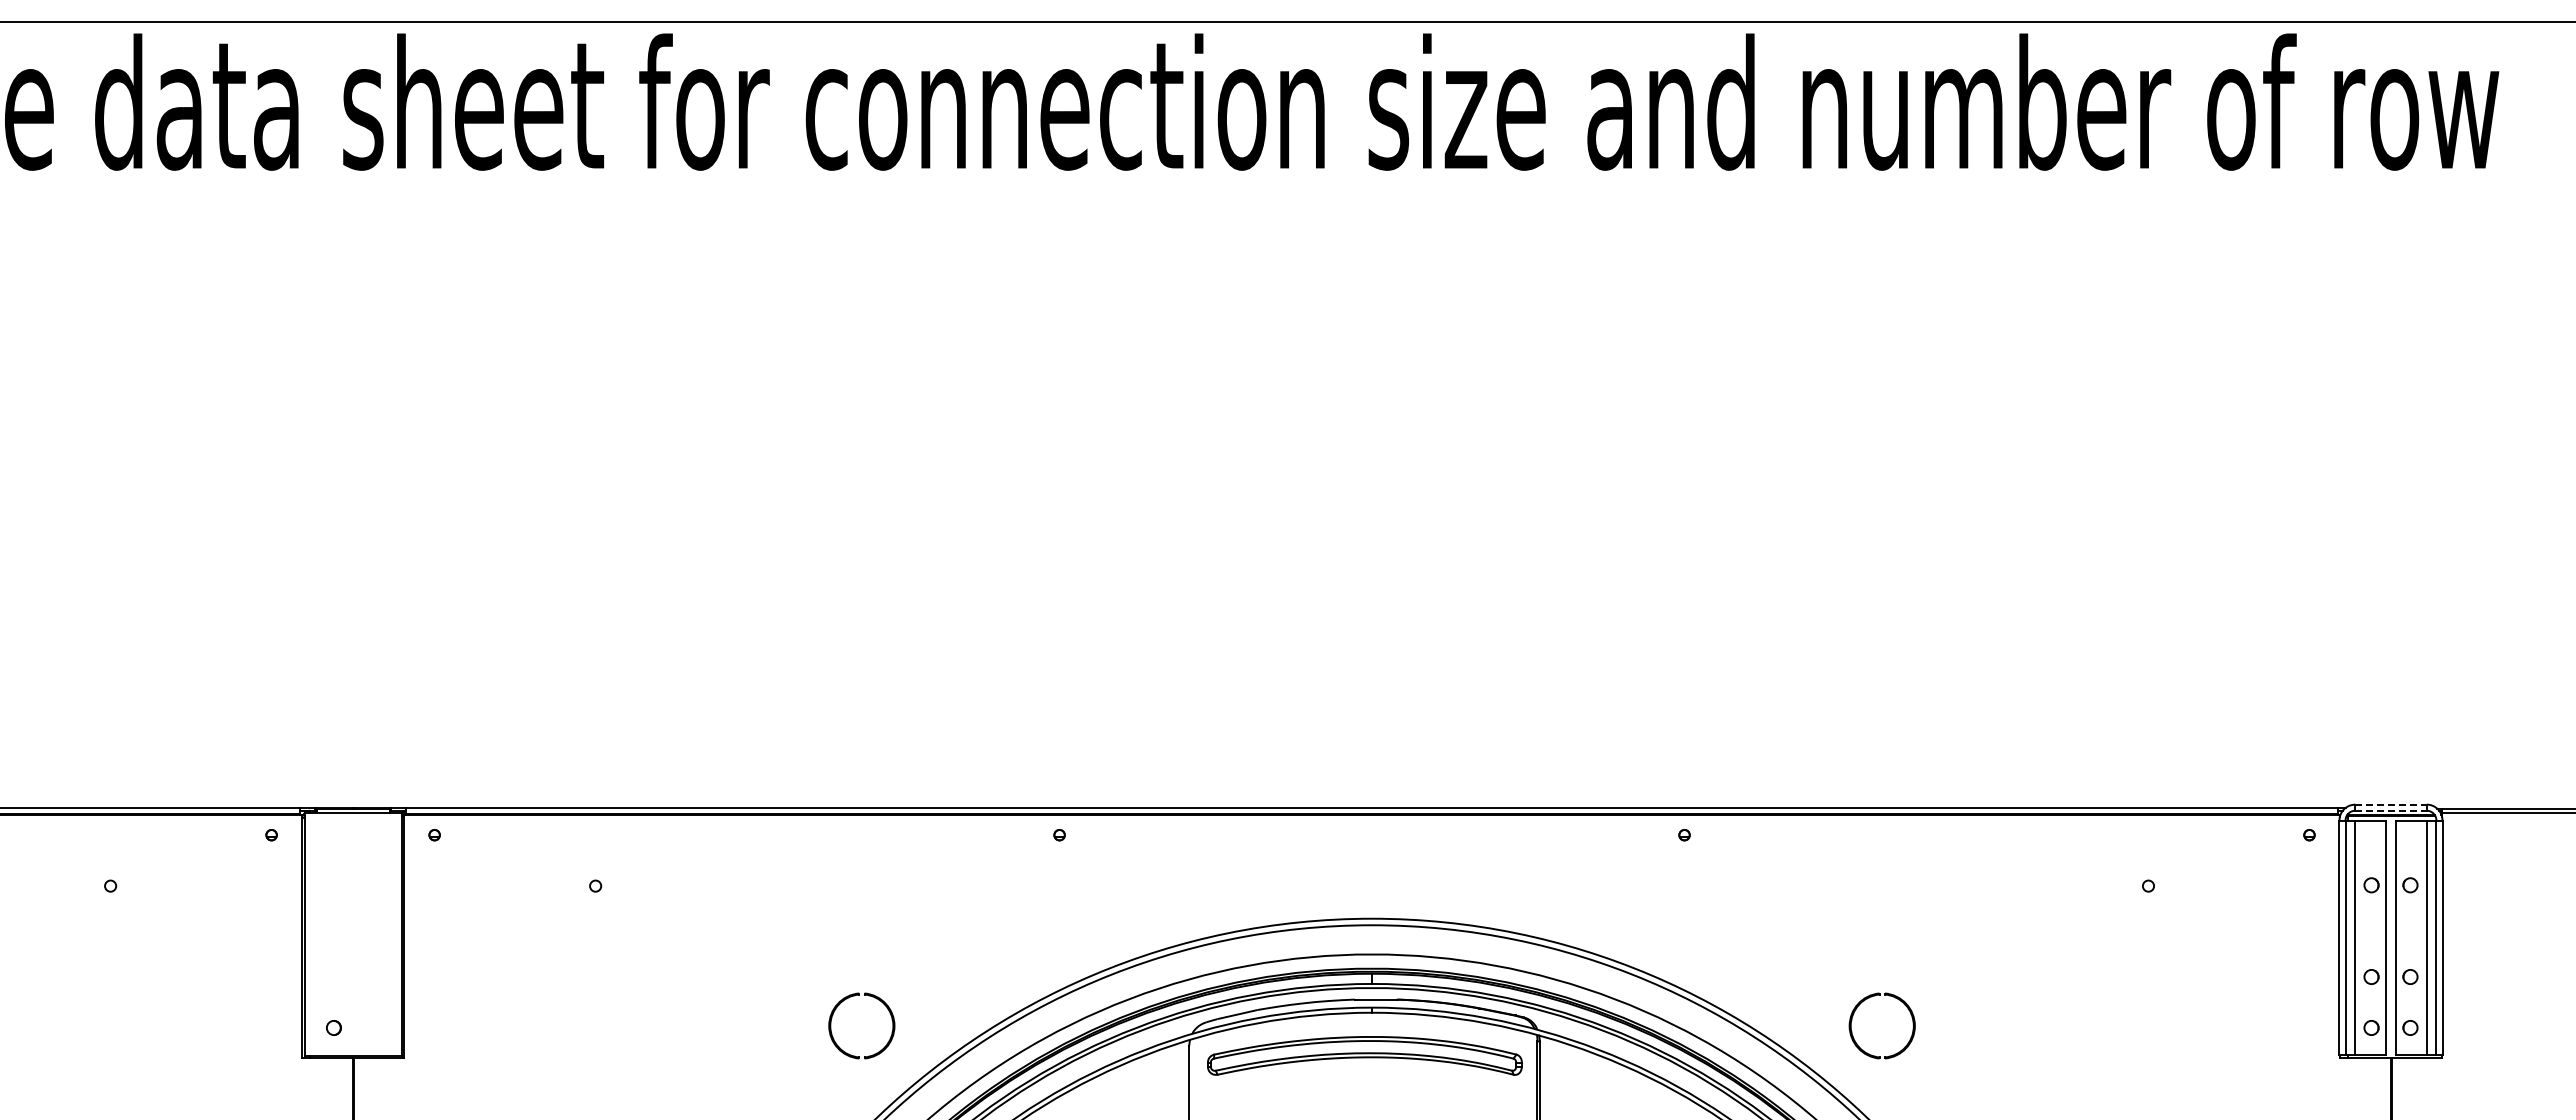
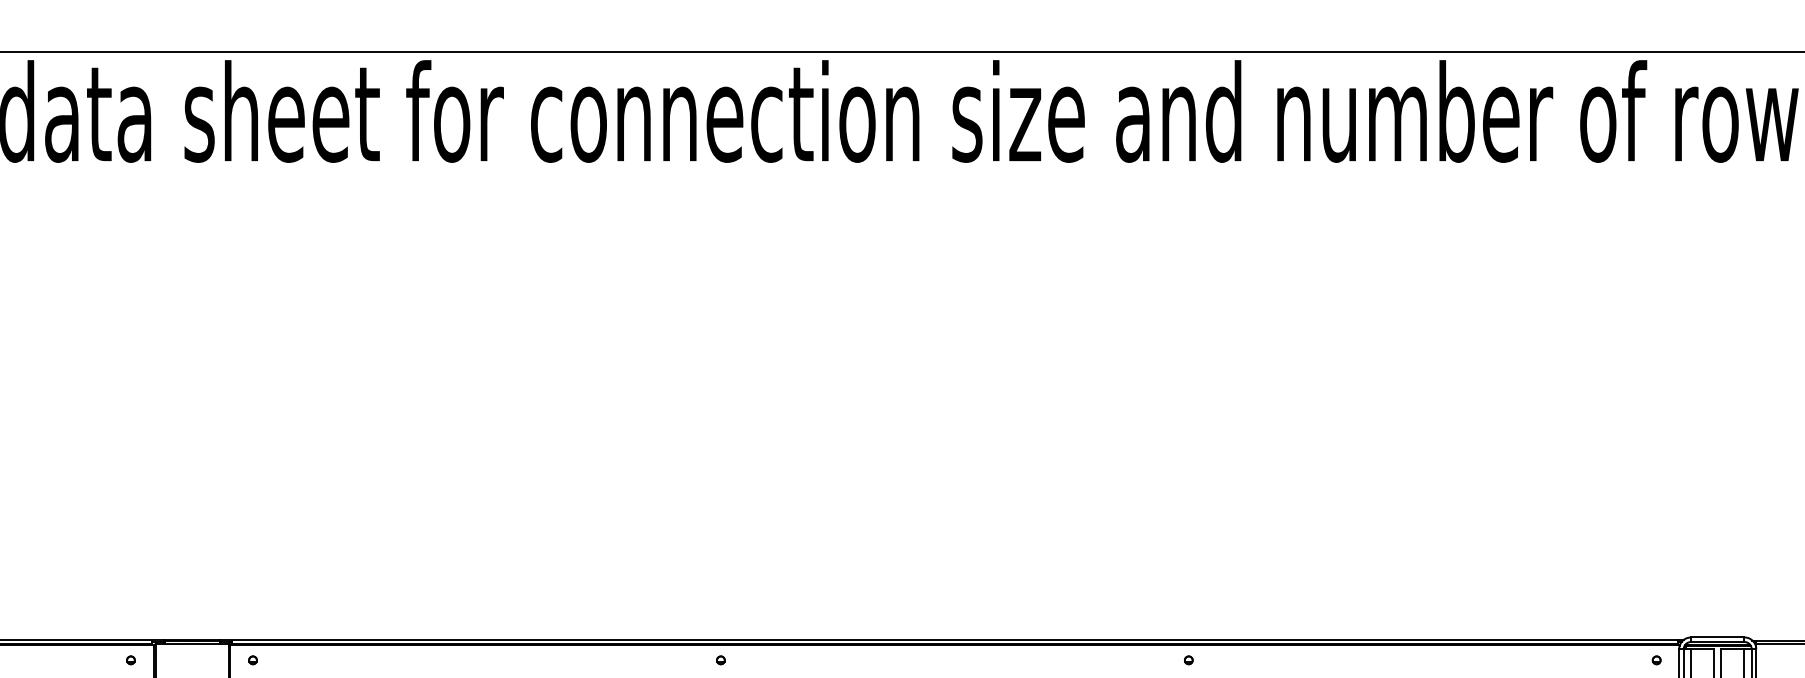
line: (2391, 804) -> (1718, 637), dashed -> solid
line: (2391, 810) -> (1718, 641), dashed -> solid

